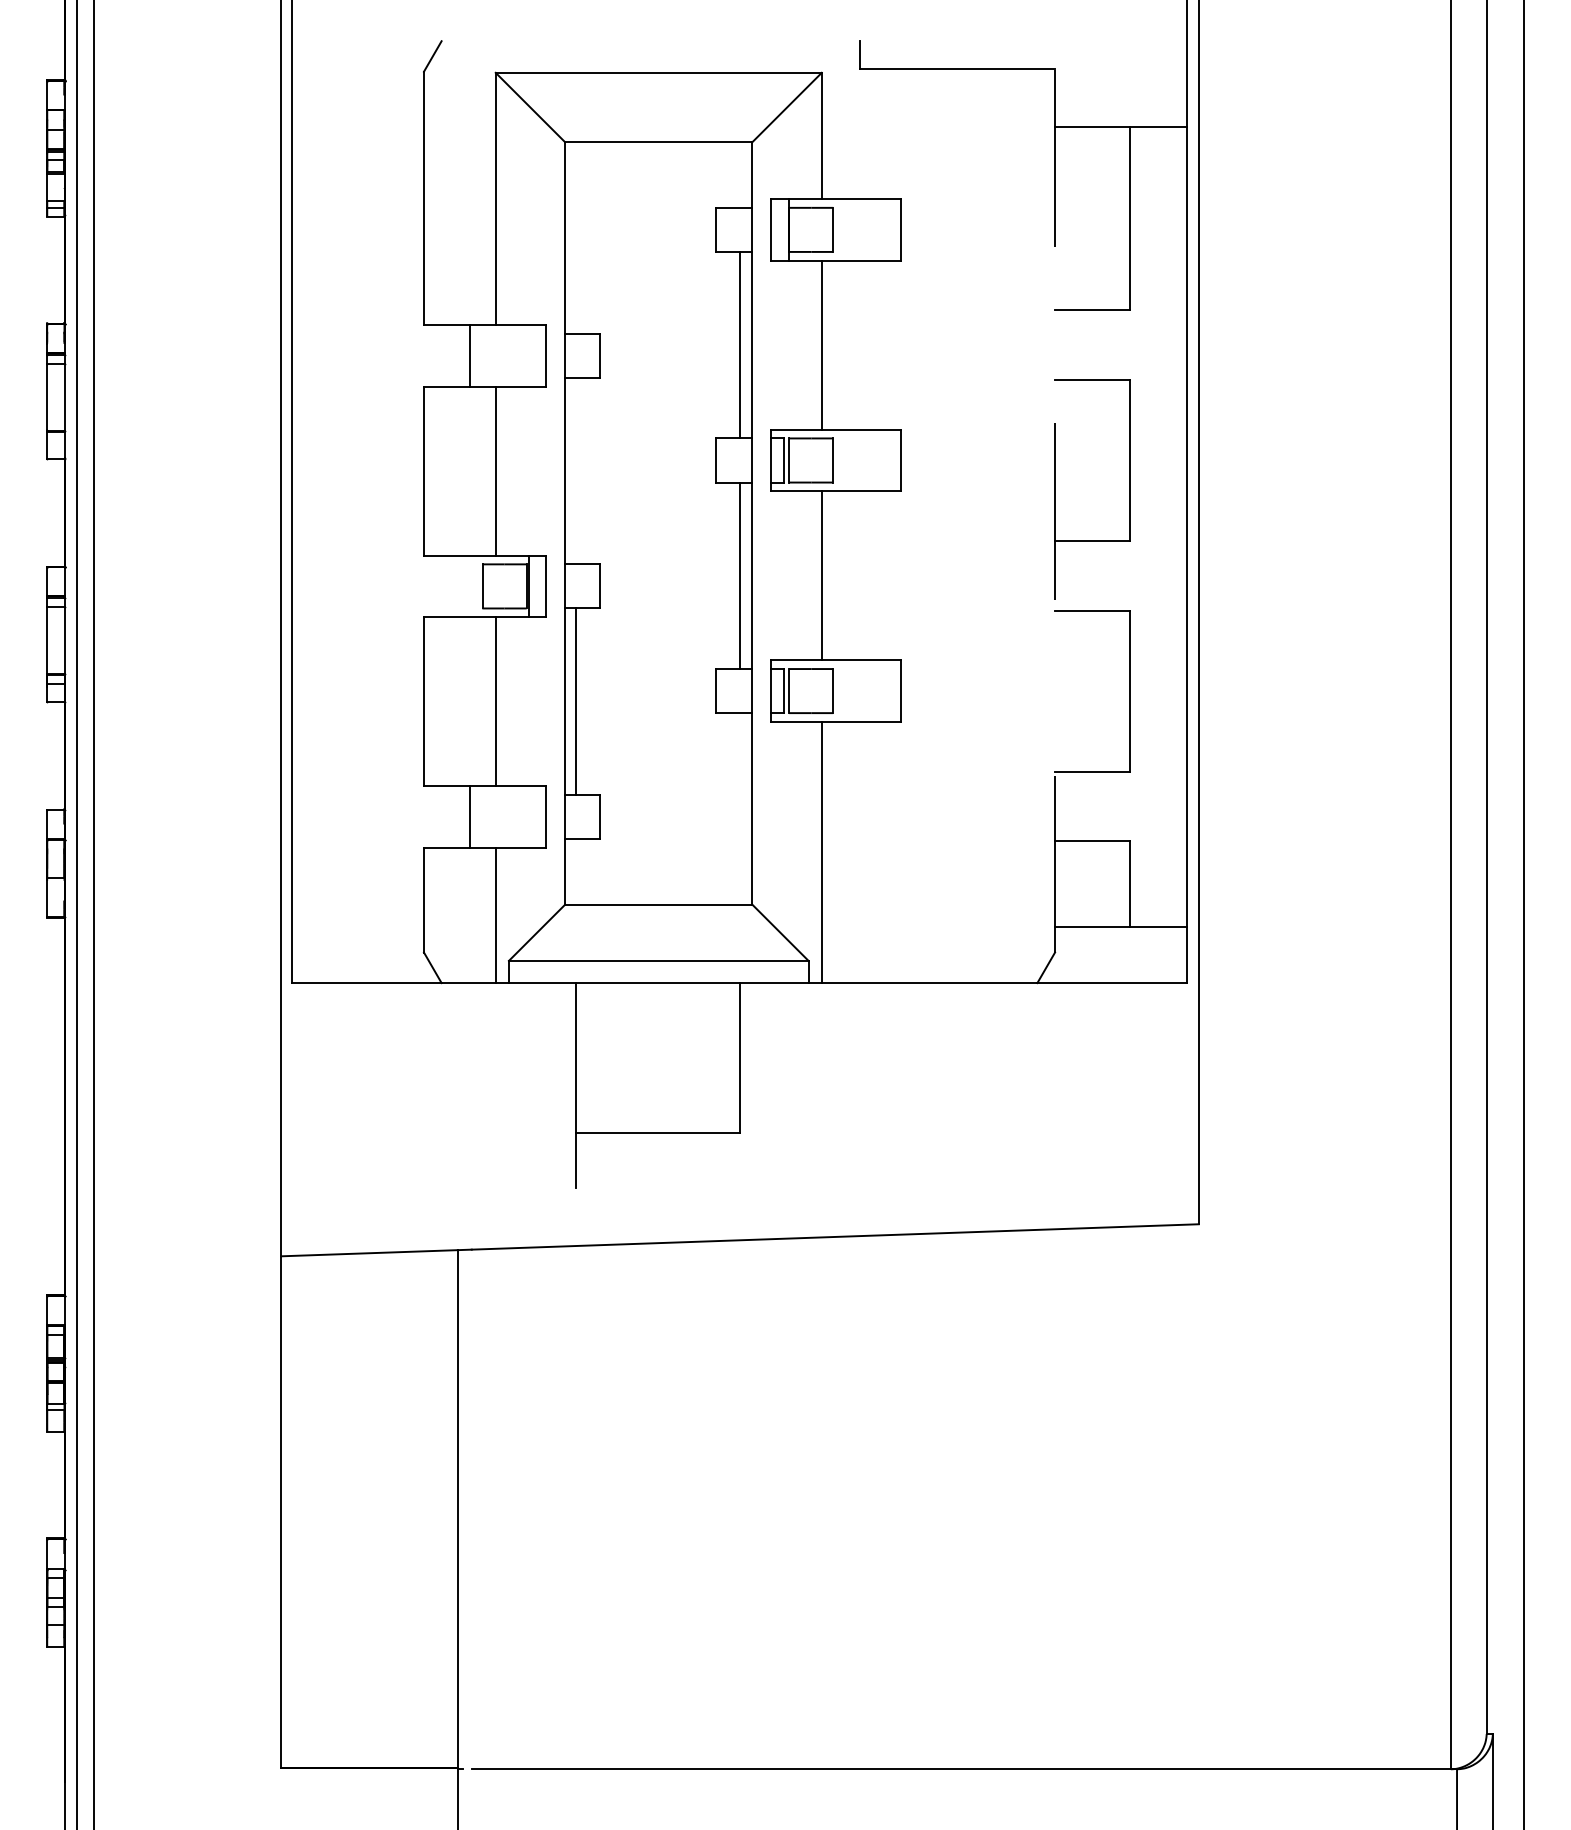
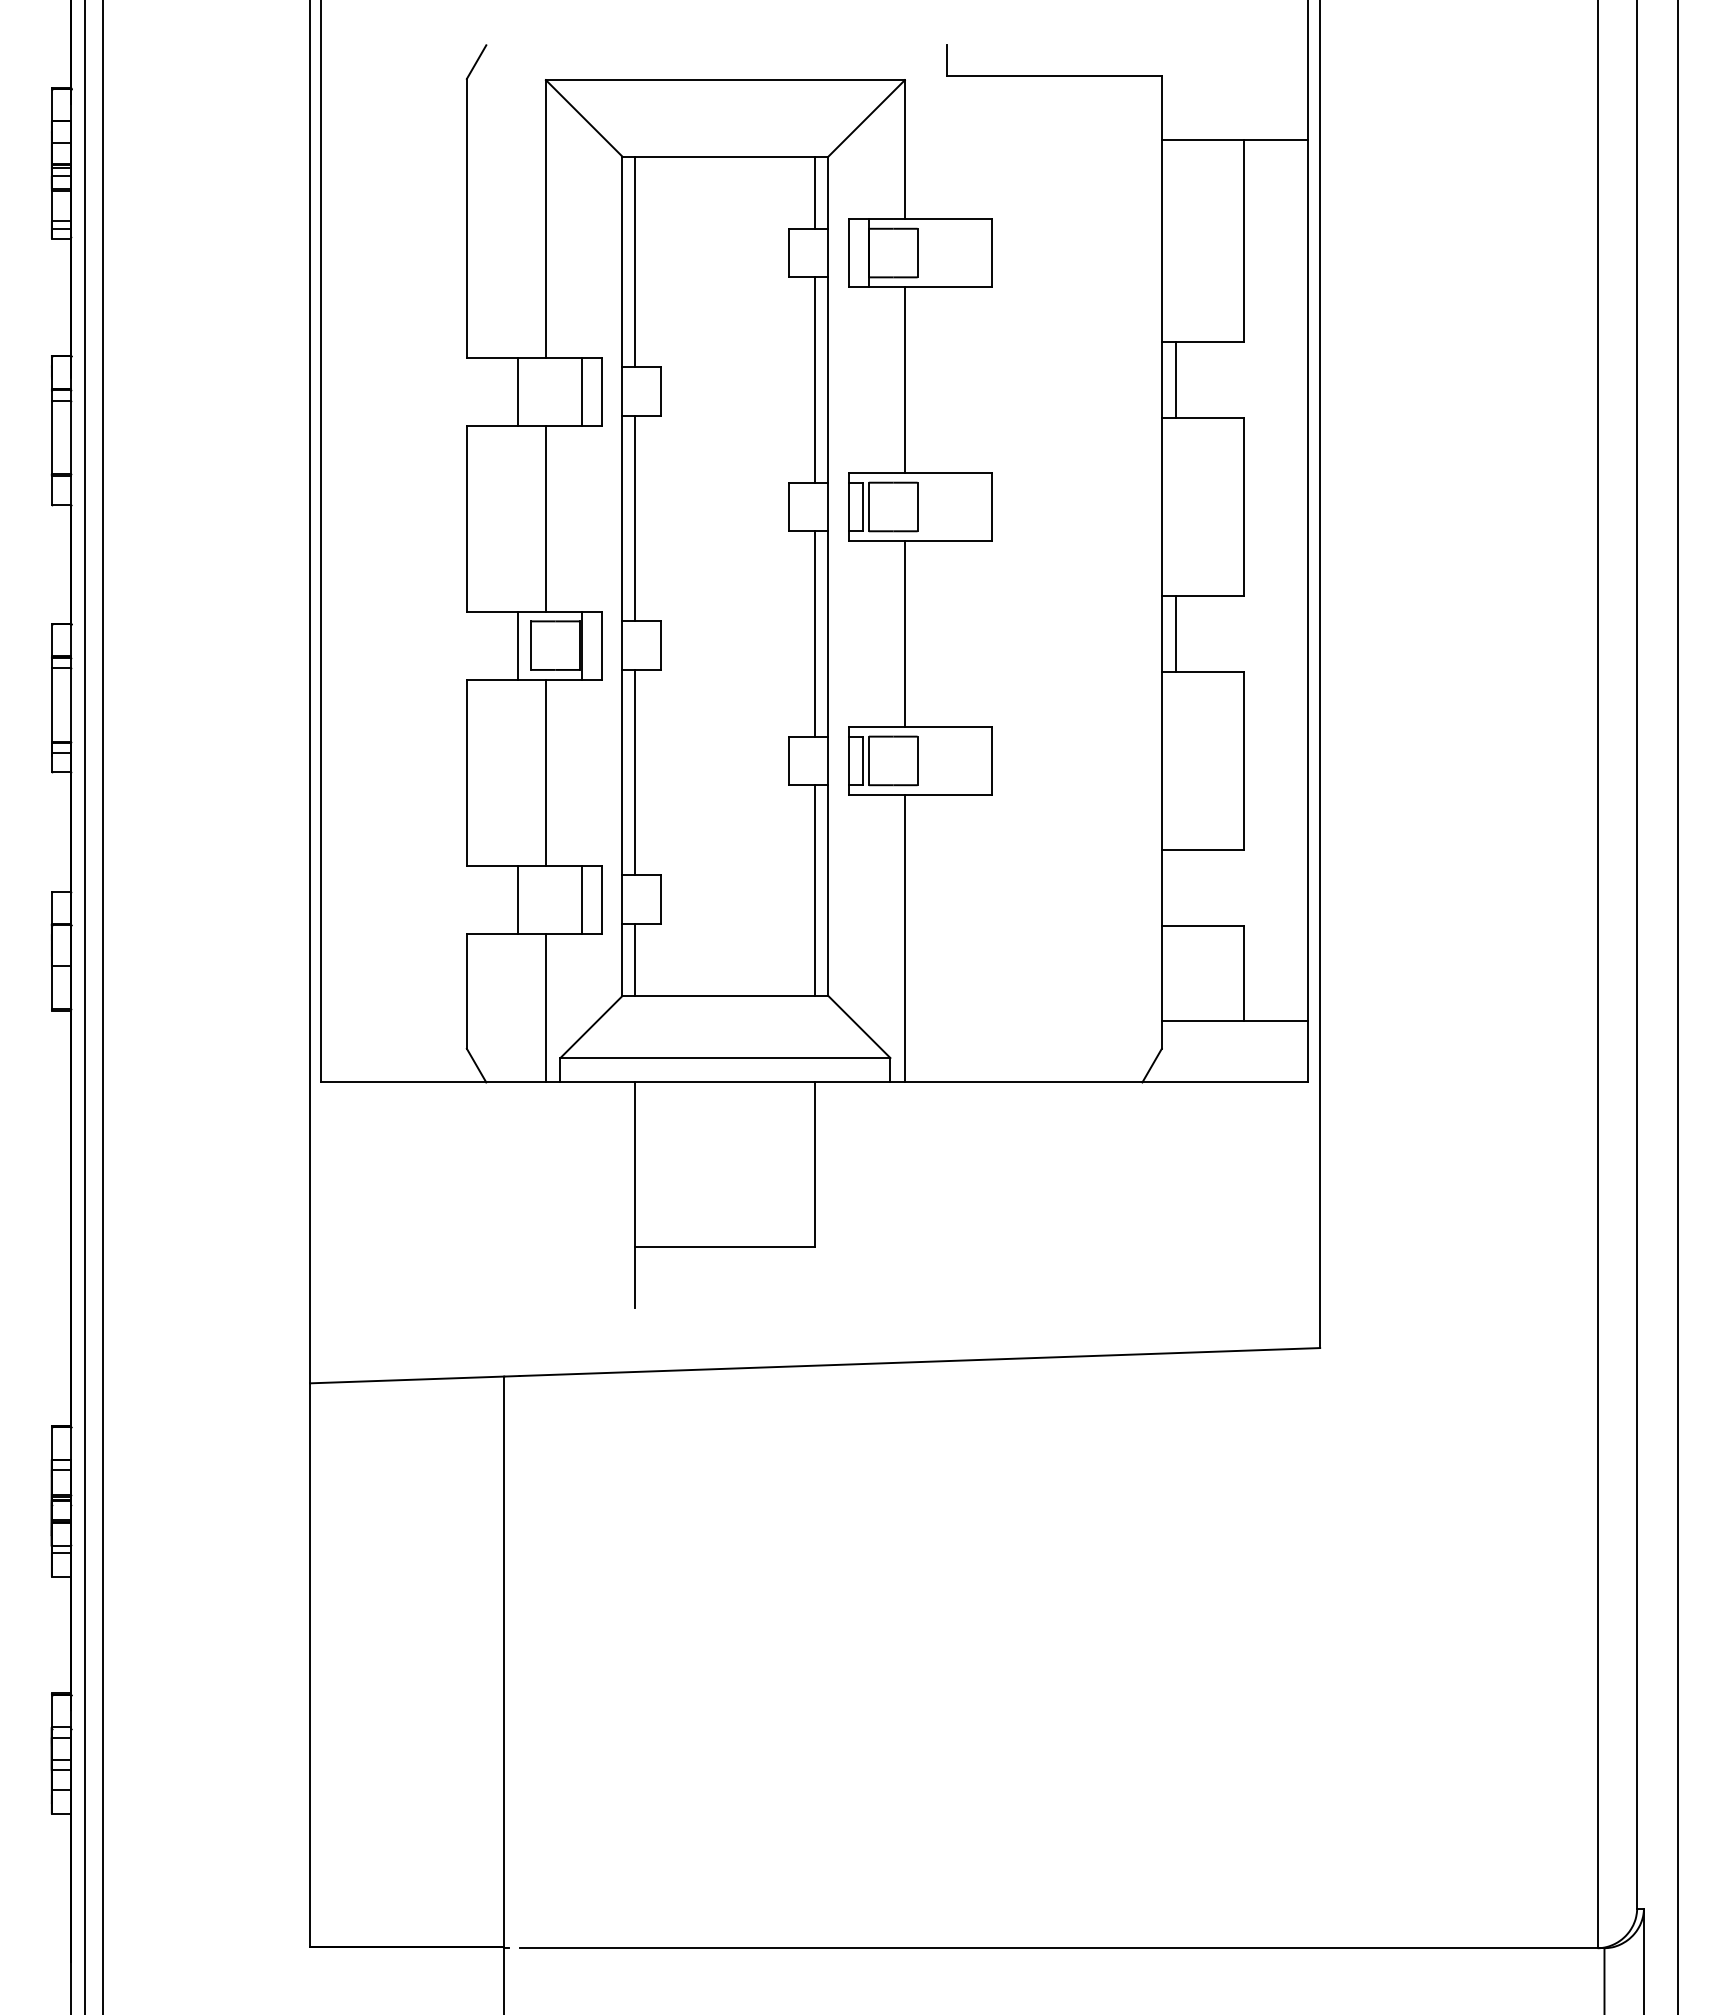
line: (740, 174) -> (815, 192), added
line: (576, 237) -> (634, 261), added
line: (1068, 344) -> (1176, 379), added
line: (528, 355) -> (582, 391), added
line: (576, 470) -> (634, 518), added
line: (1054, 510) -> (1161, 562), dashed -> solid
line: (1068, 575) -> (1176, 633), added
line: (469, 586) -> (517, 645), added
line: (740, 808) -> (815, 890), added
line: (528, 816) -> (582, 899), added
line: (576, 871) -> (634, 959), added

